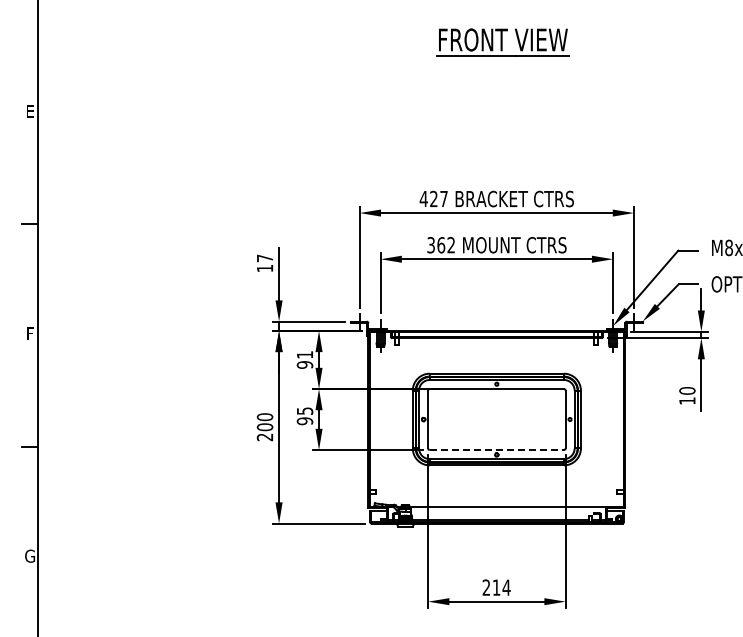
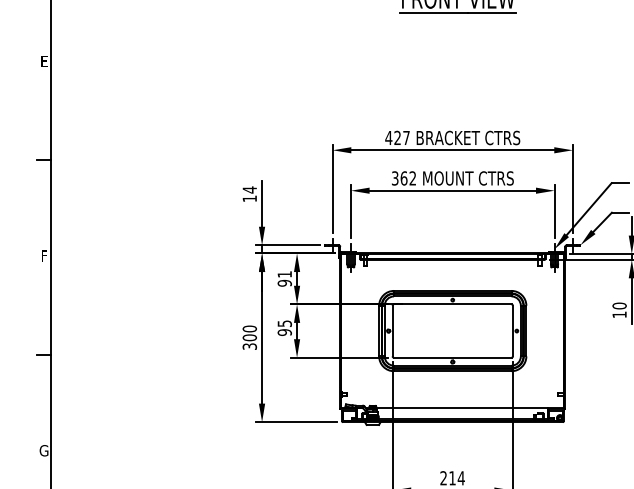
text: (265, 258) -> (250, 190), 17 -> 14
text: (265, 437) -> (250, 346), 200 -> 300
line: (497, 450) -> (453, 358), dashed -> solid

